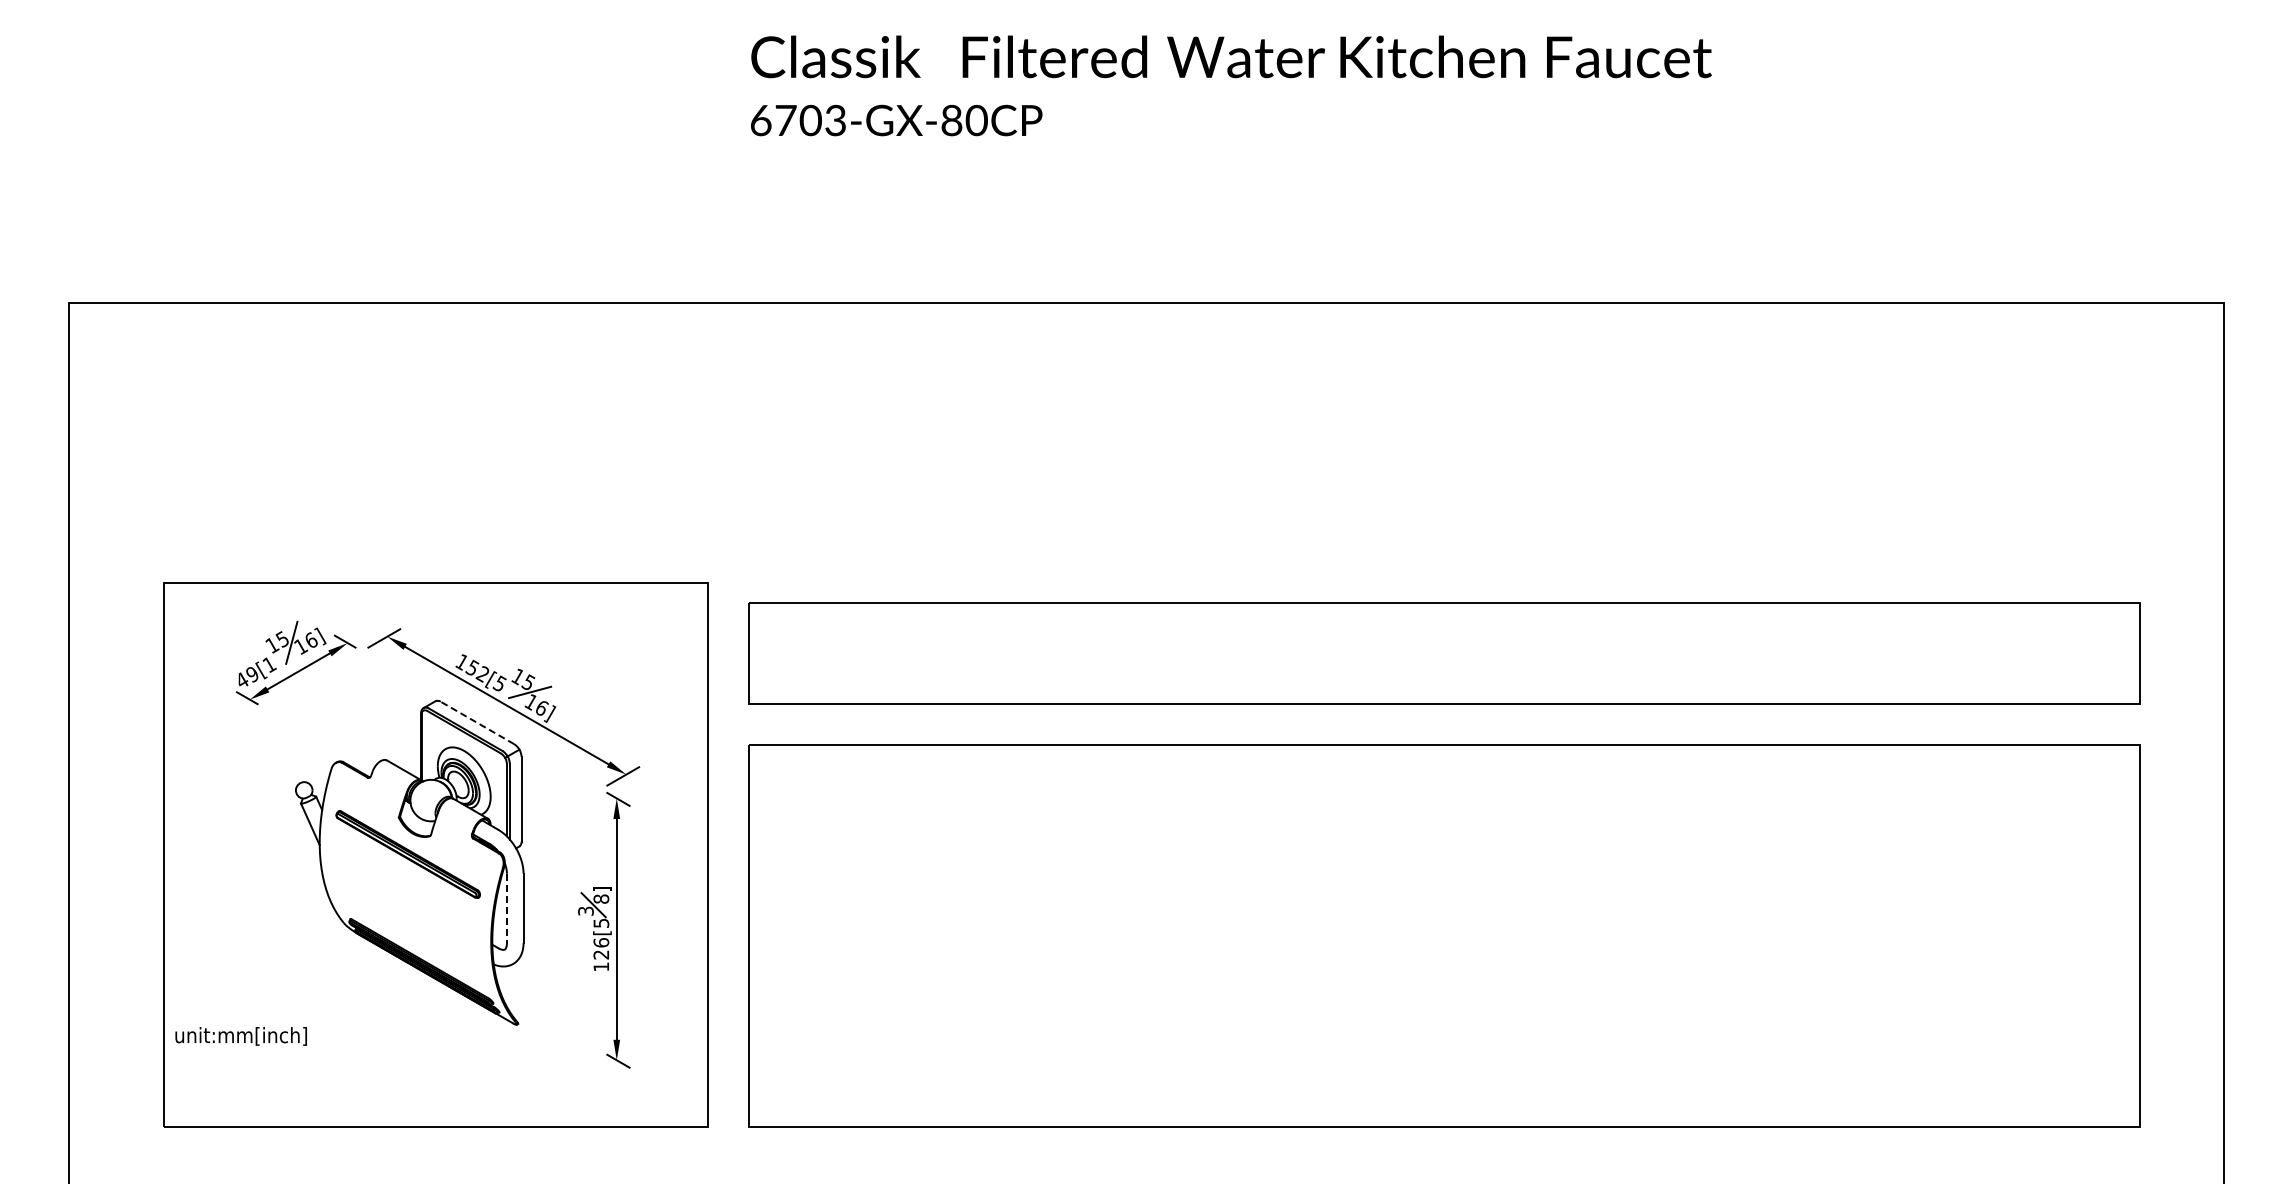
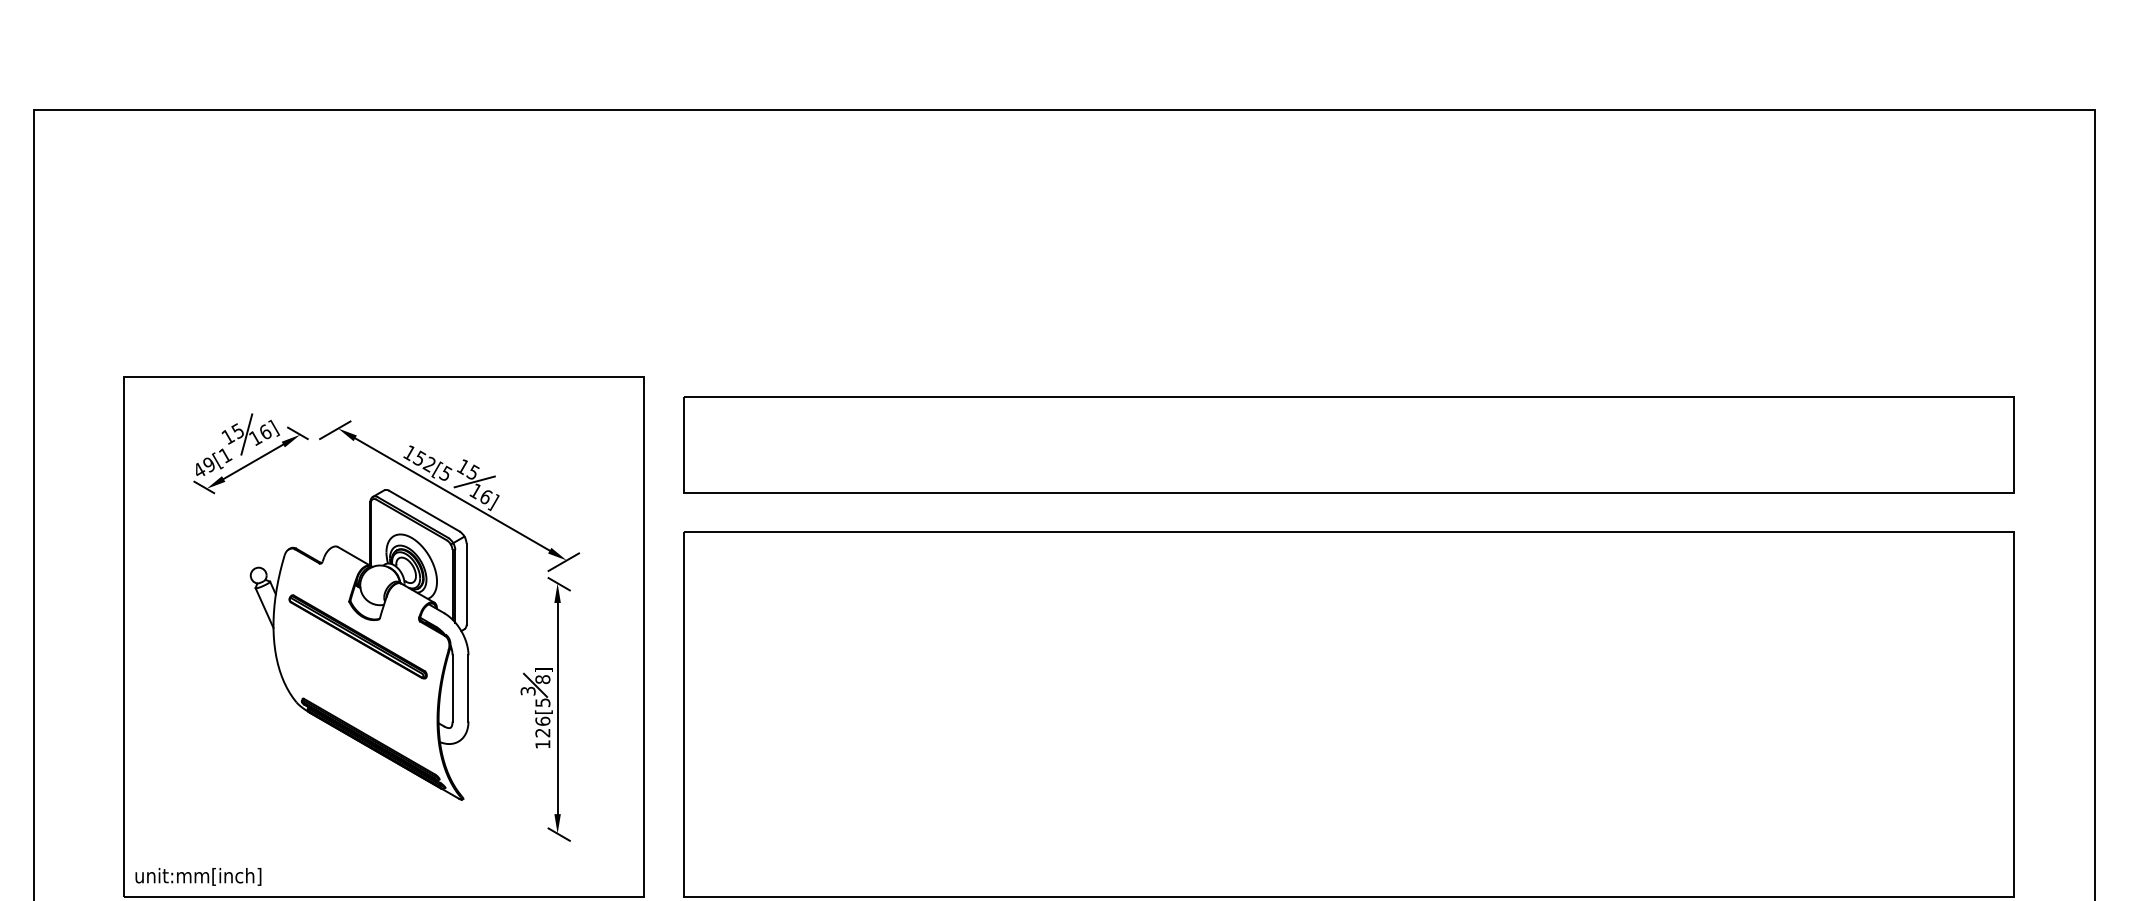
line: (477, 722) -> (424, 510), dashed -> solid
line: (506, 908) -> (452, 688), dashed -> solid
text: (240, 1036) -> (197, 876), moved

